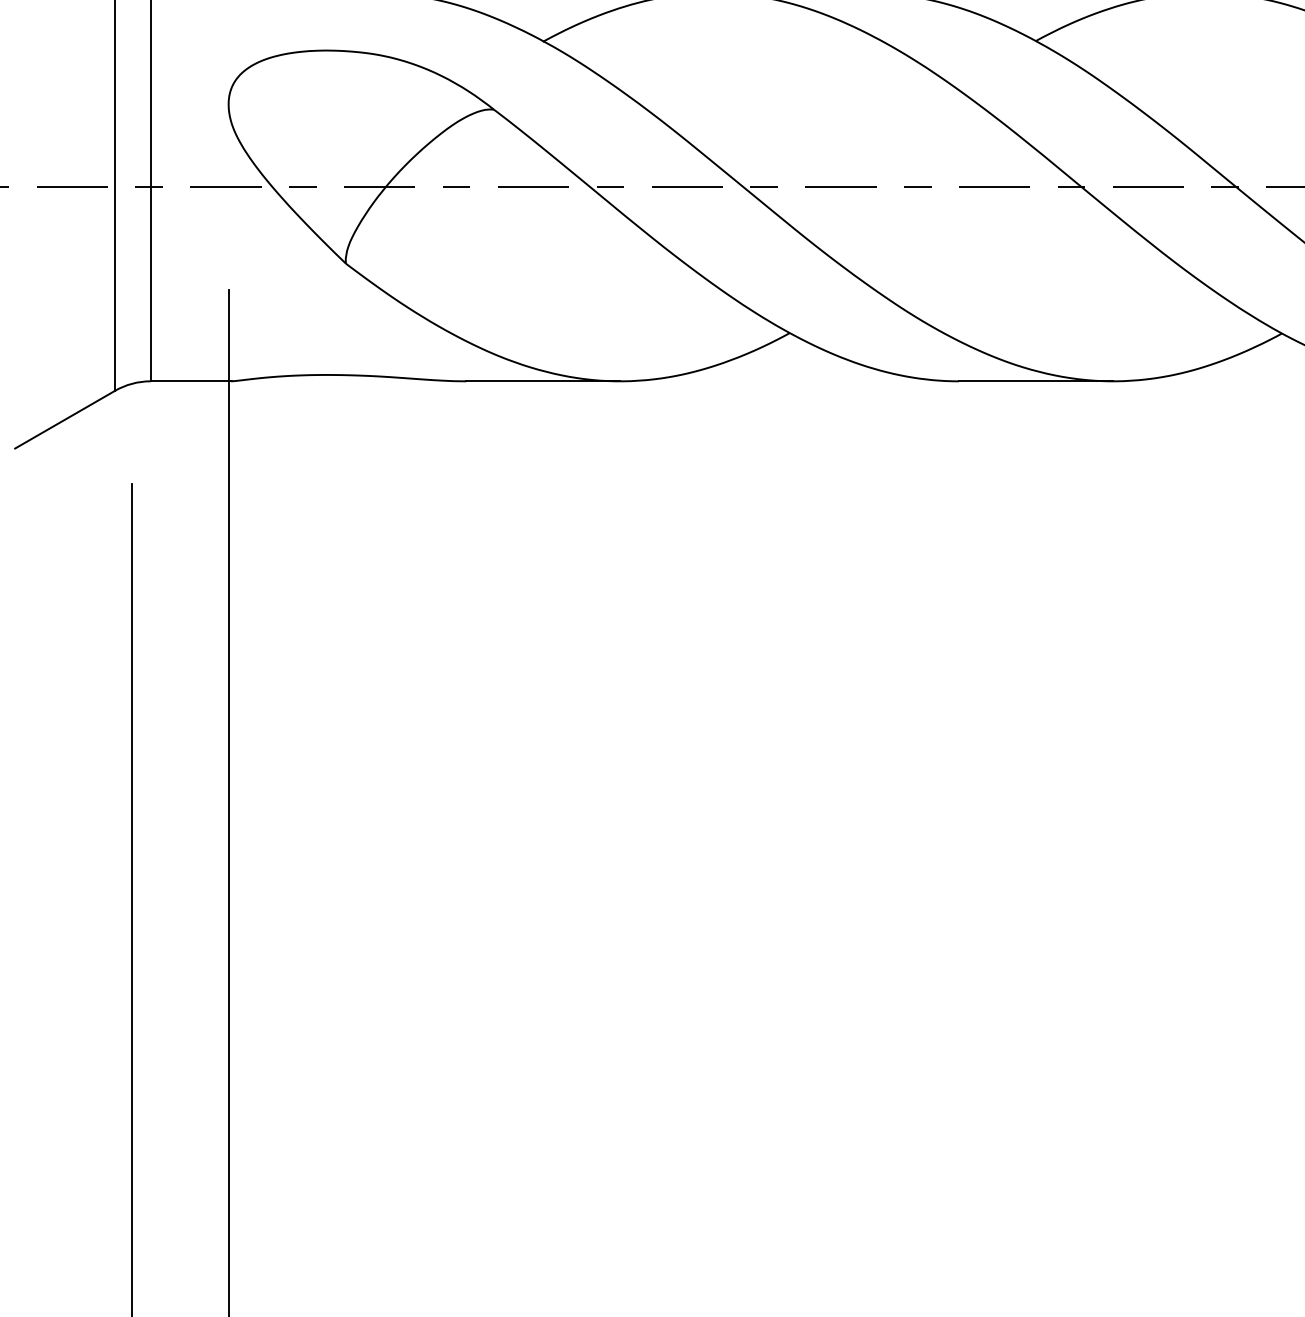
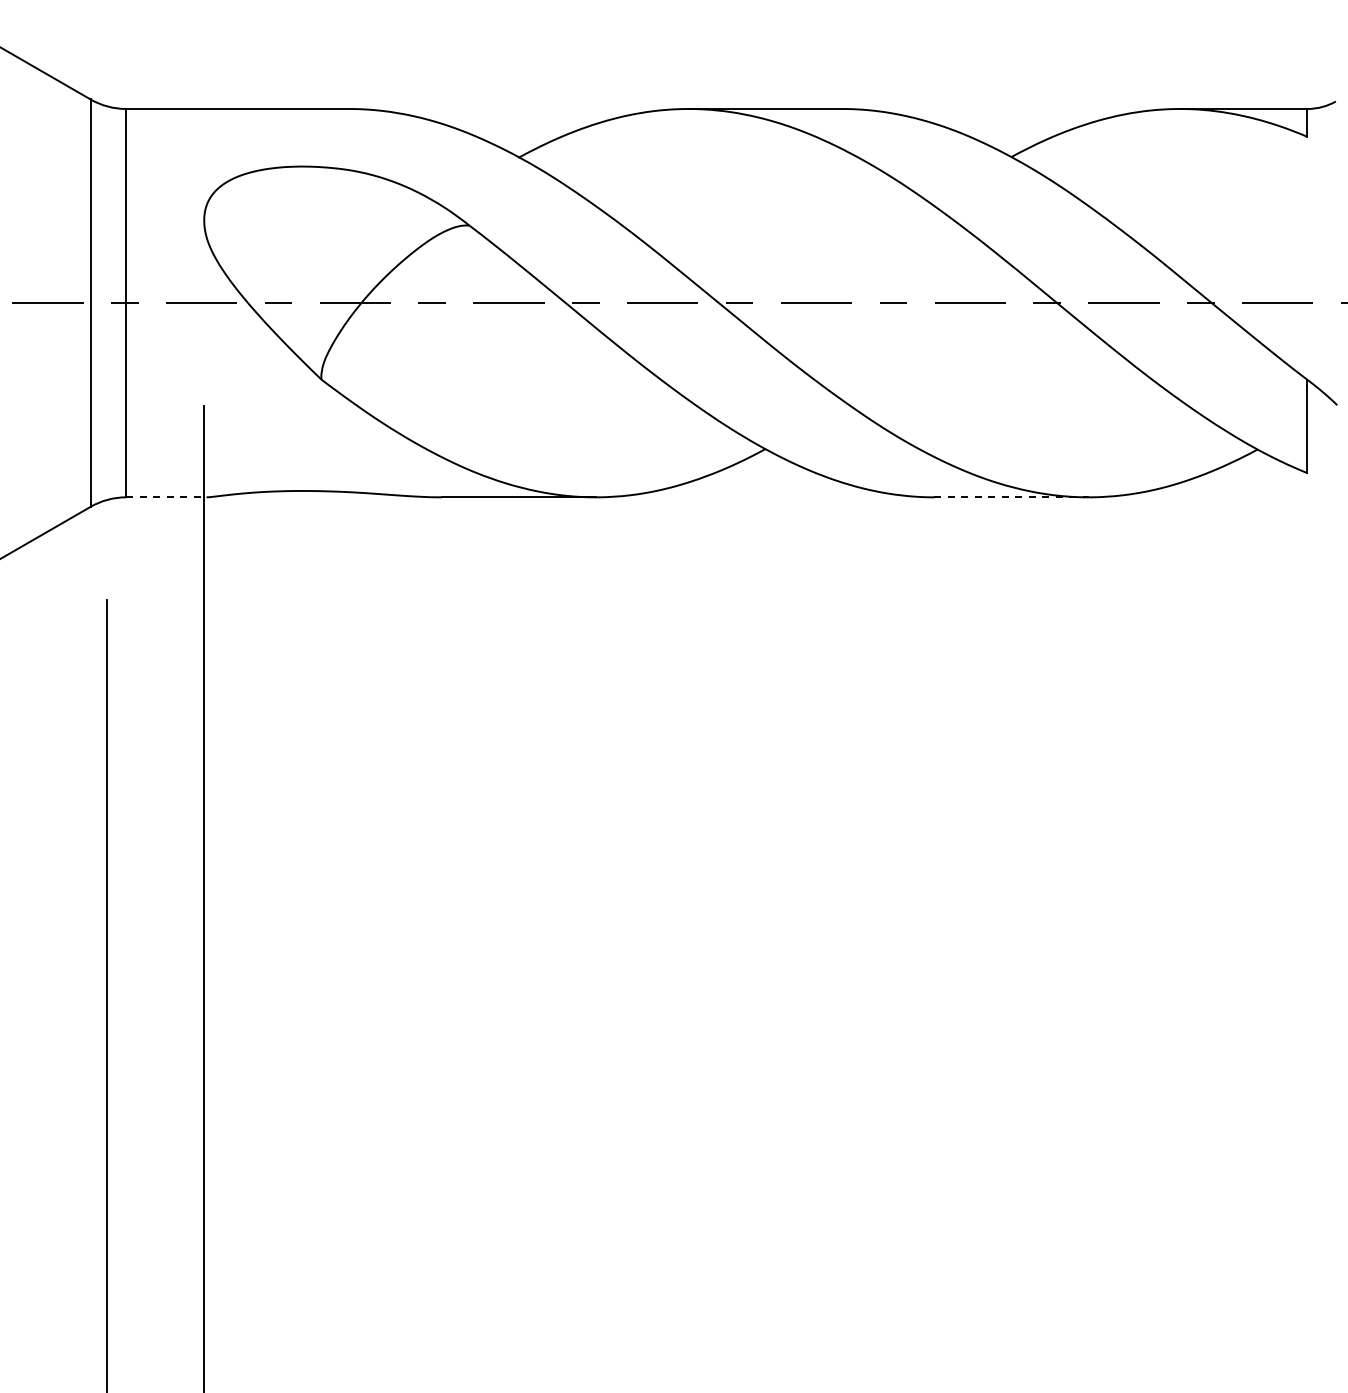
line: (190, 381) -> (166, 497), solid -> dashed
line: (1036, 381) -> (1012, 497), solid -> dashed

